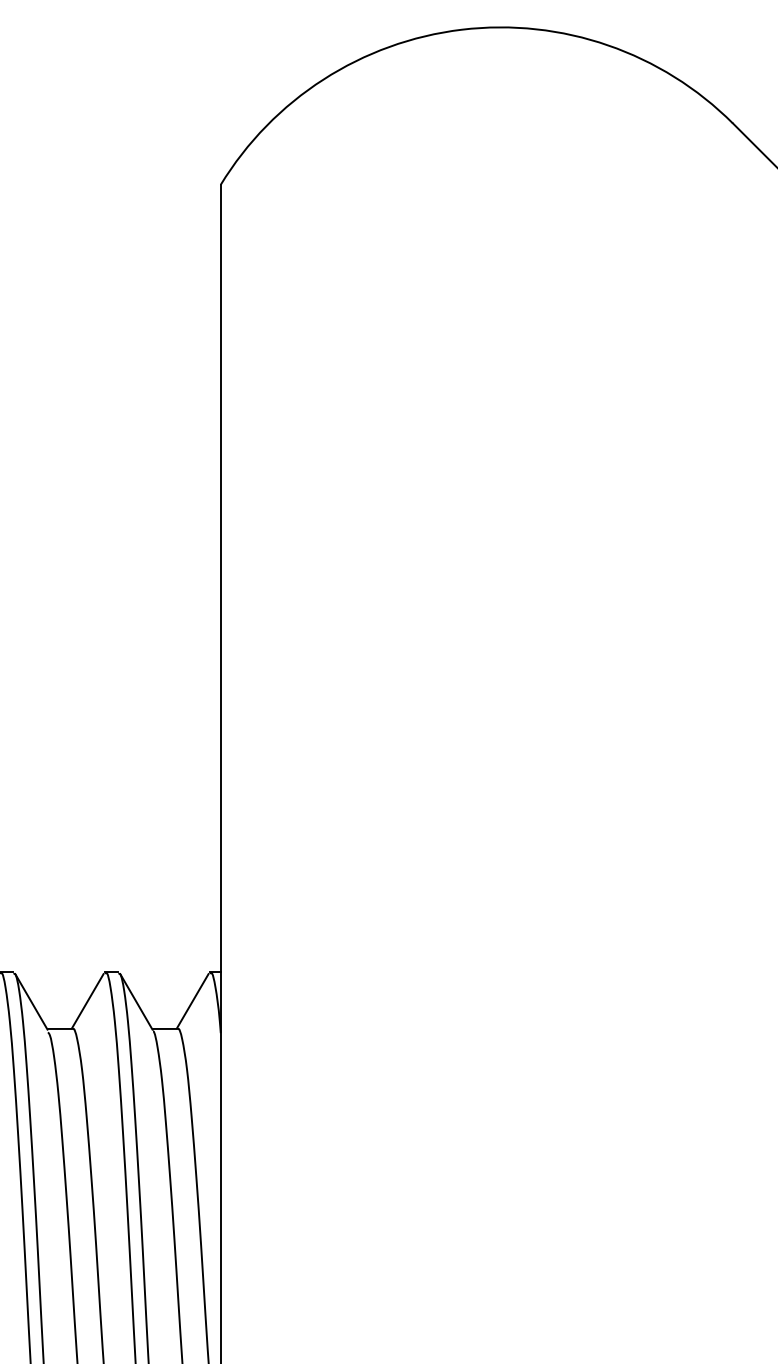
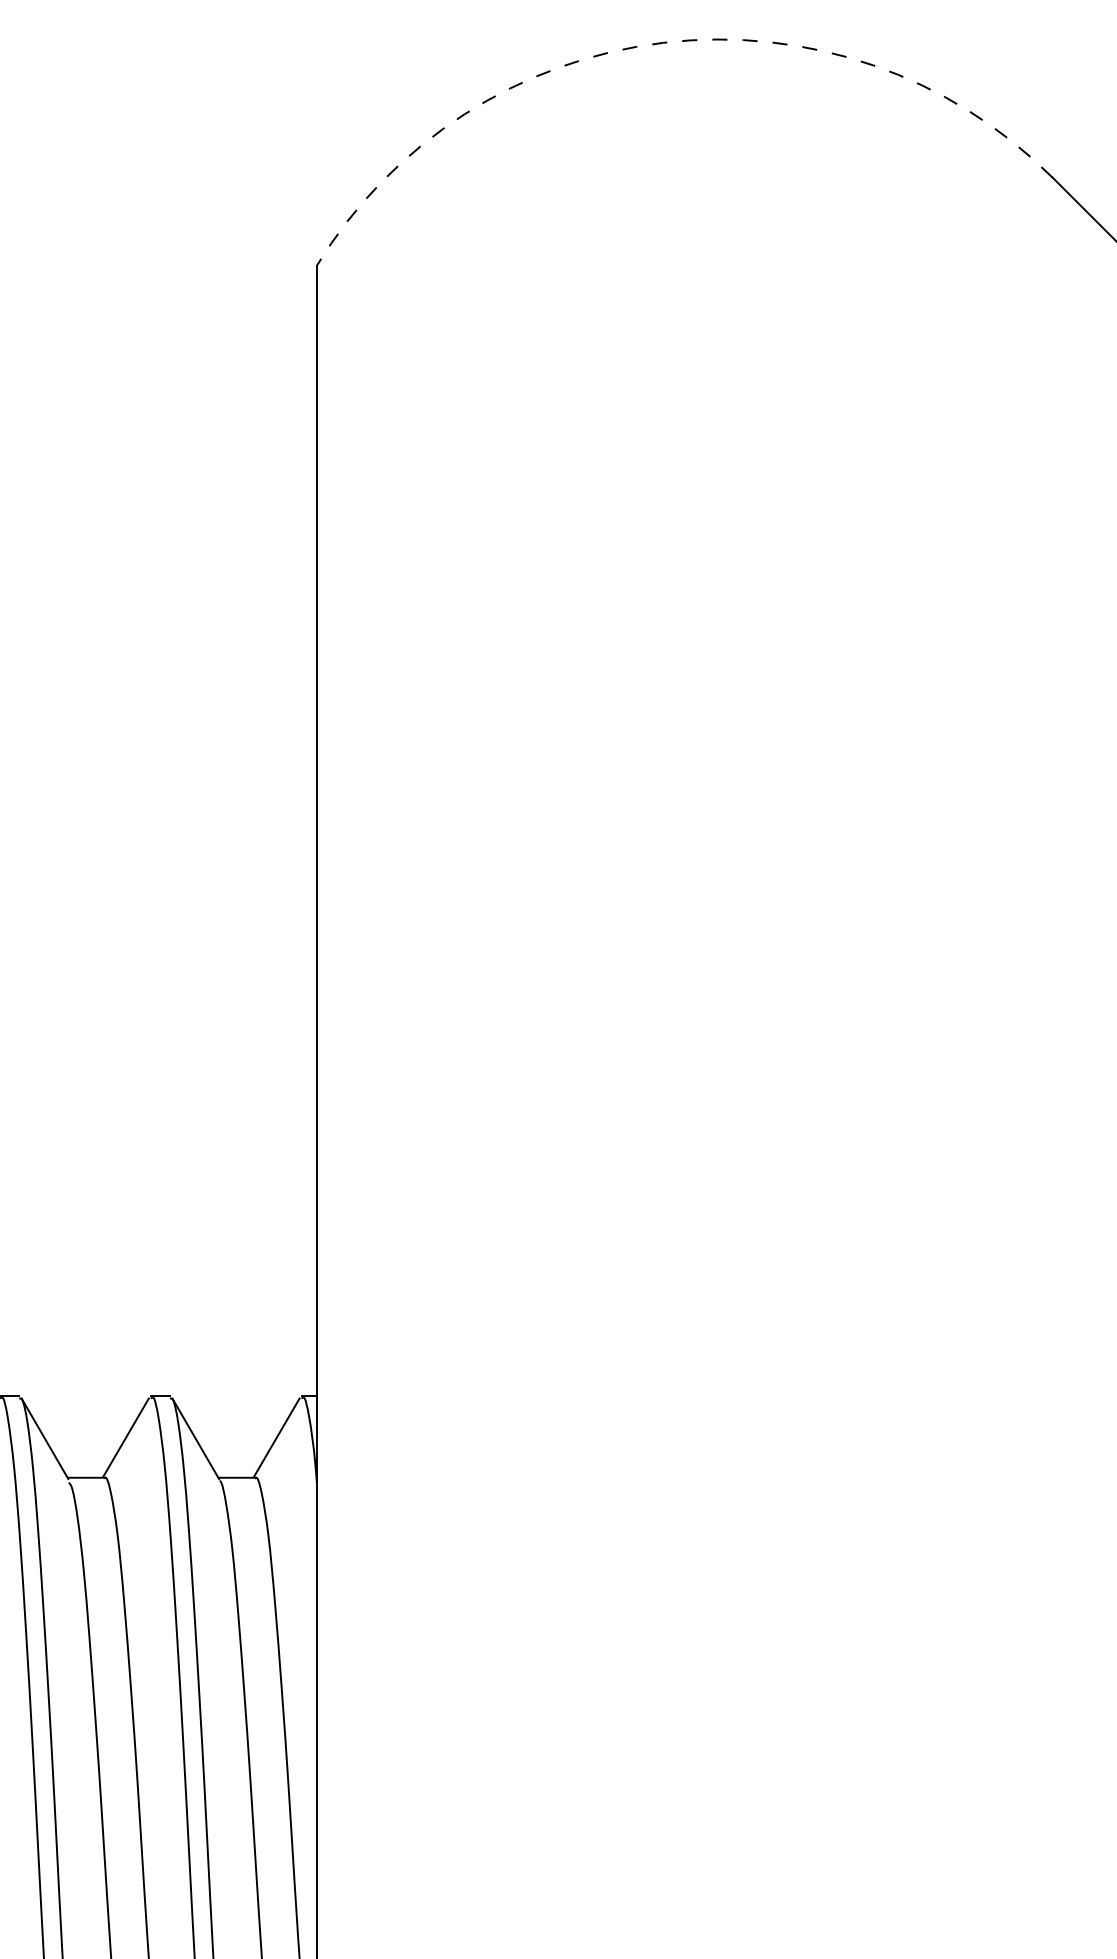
arc: (461, 29) -> (662, 42), solid -> dashed

